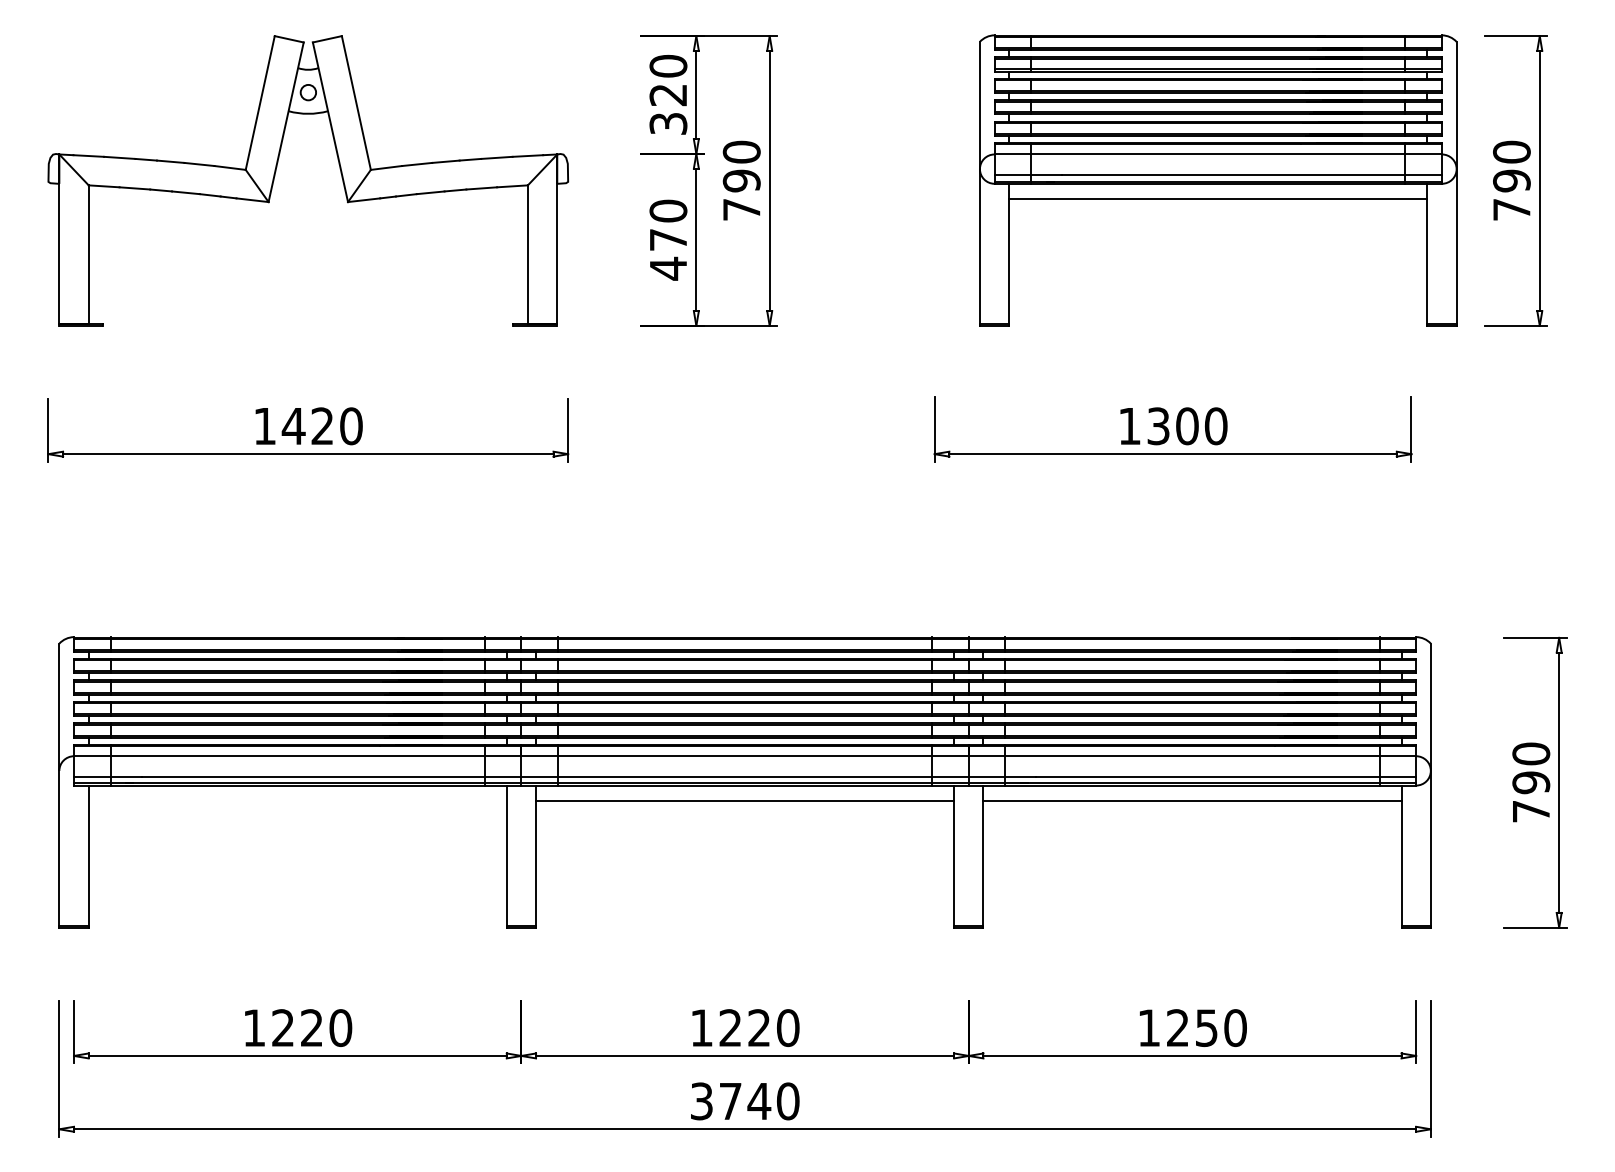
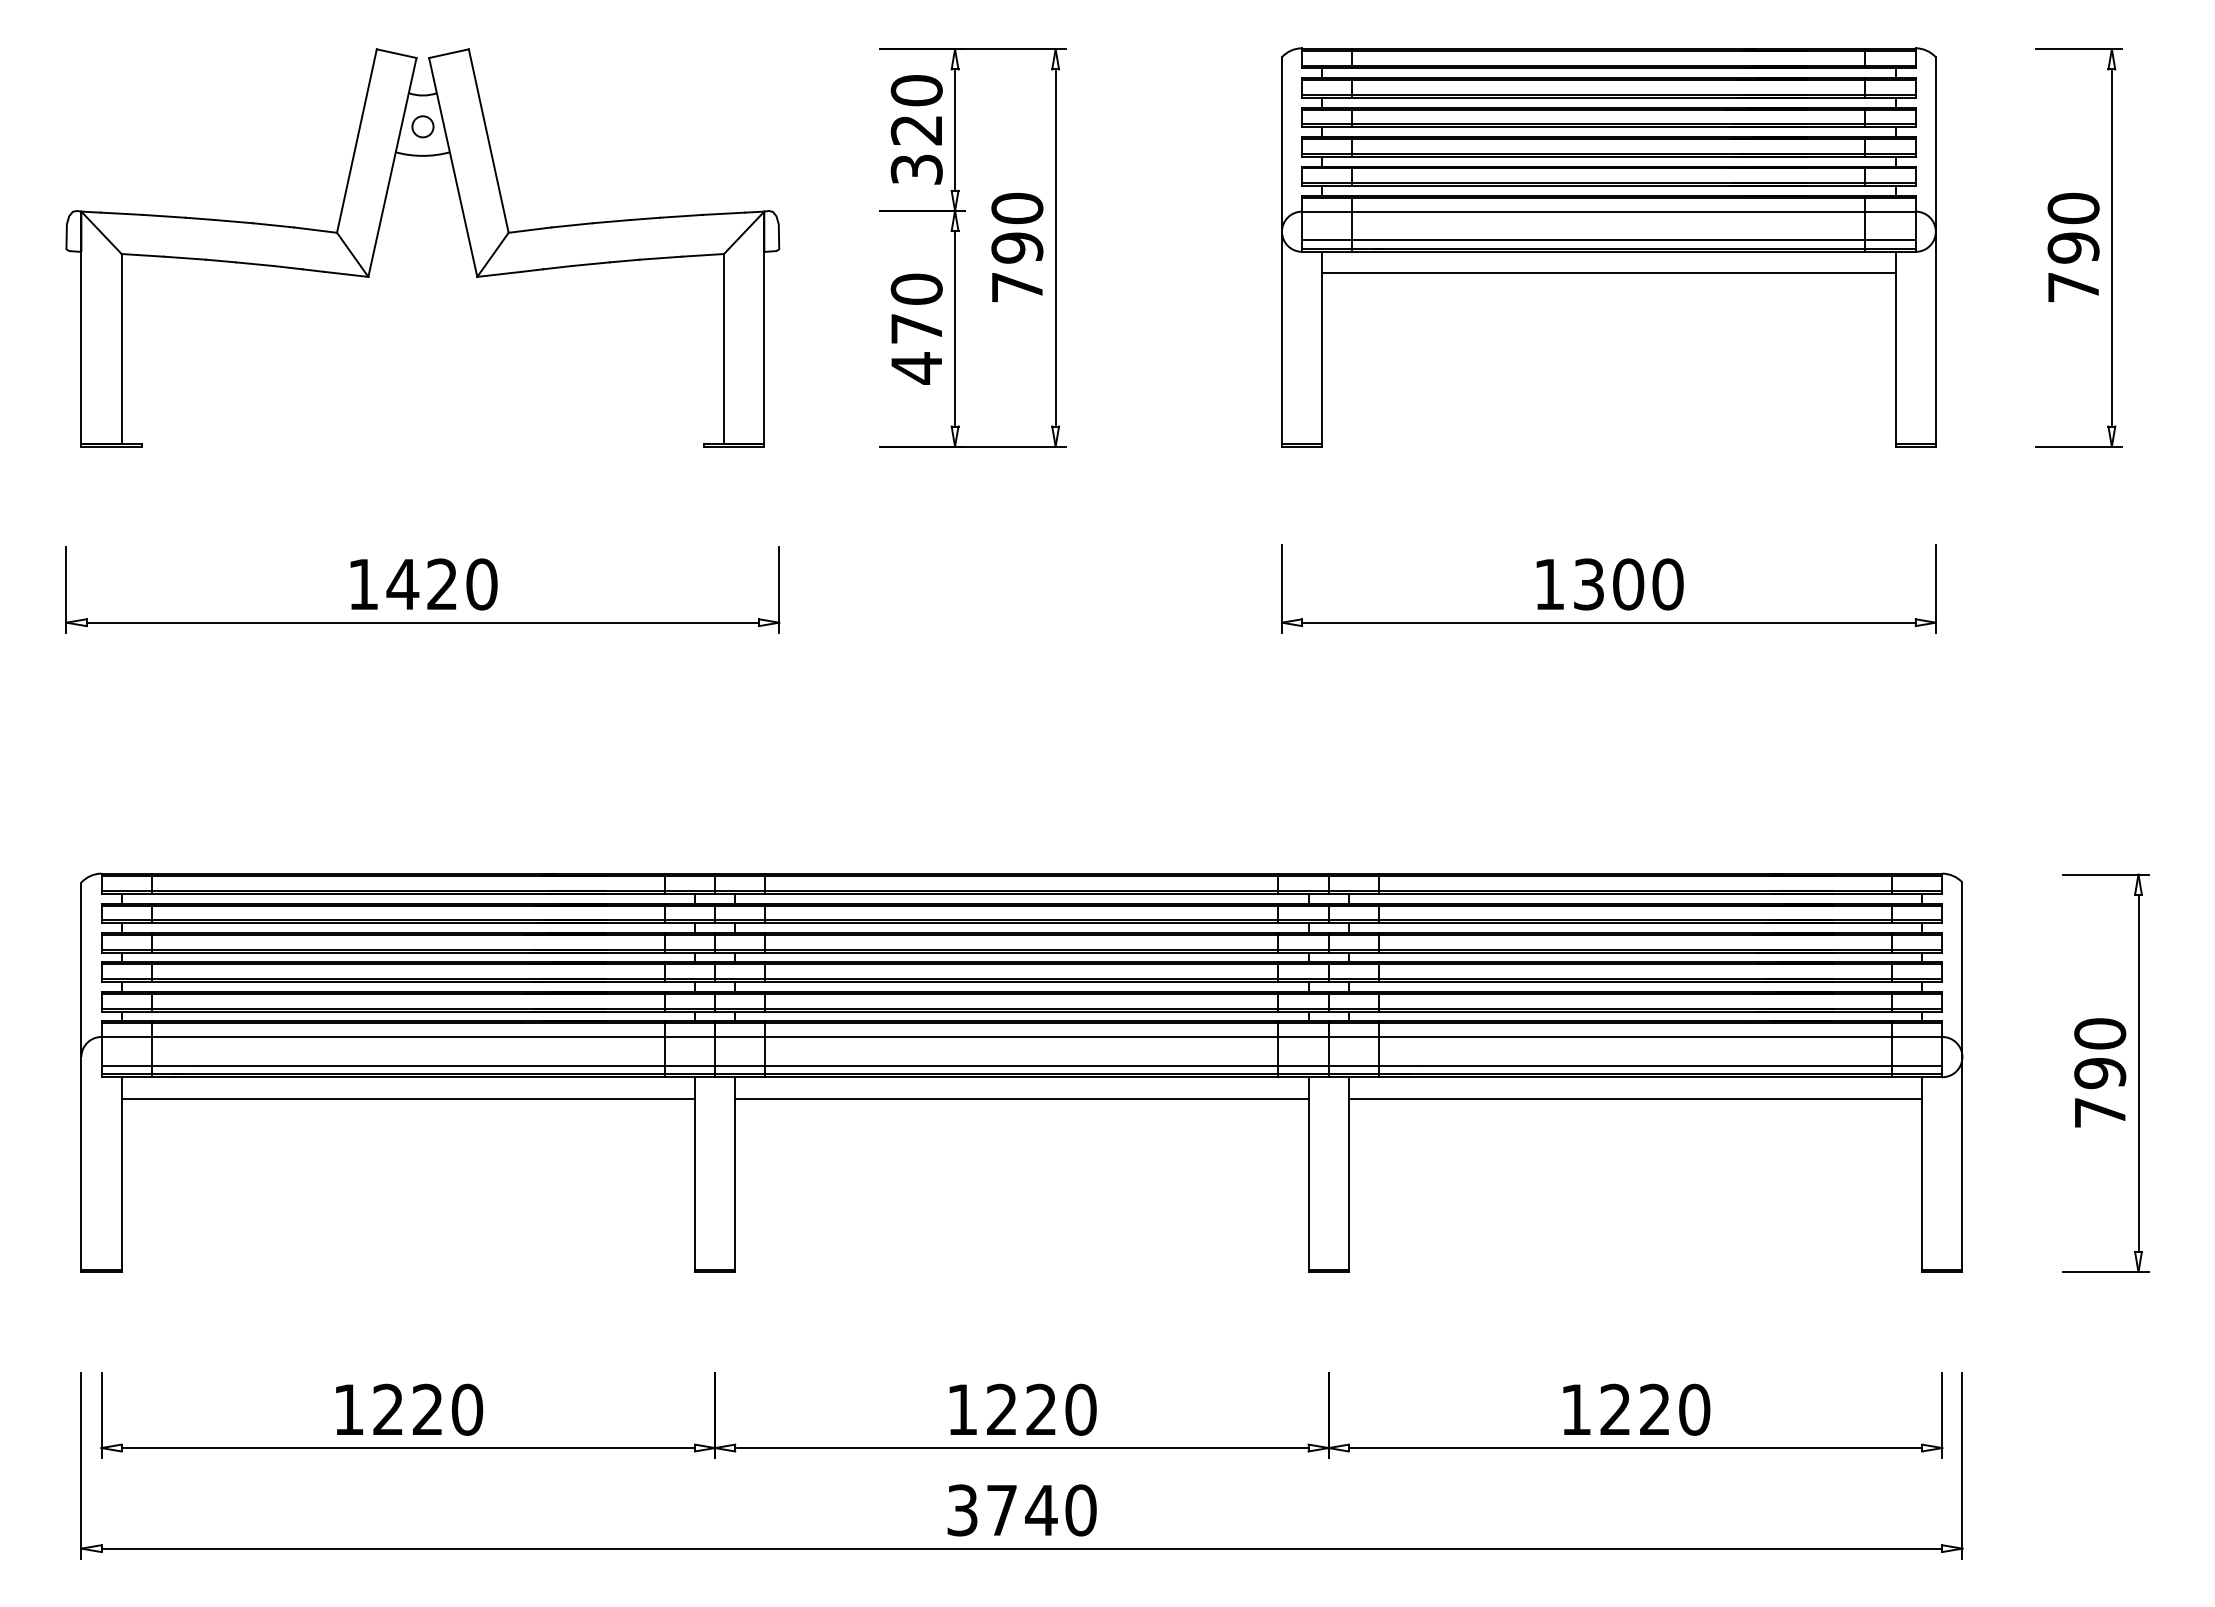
part: (1217, 180) -> (1608, 247), moved
line: (297, 801) -> (407, 1098), added
text: (1206, 1027) -> (1654, 1409), 1250 -> 1220

